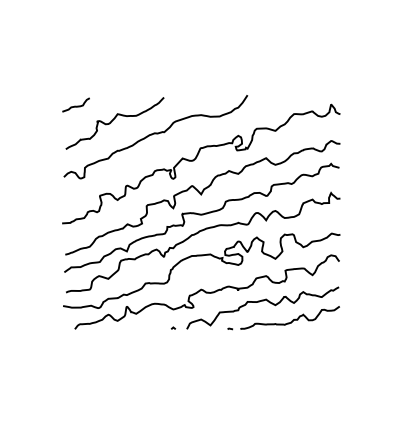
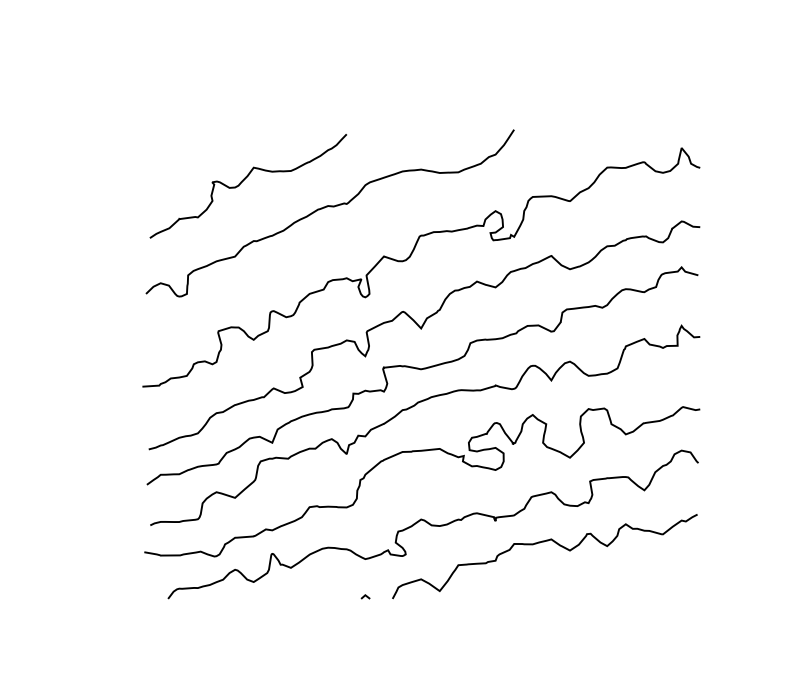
curve: (75, 105) -> (169, 150), removed
part: (283, 318) -> (586, 577), removed

